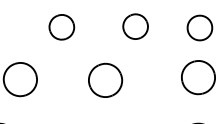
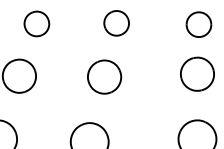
part: (61, 26) -> (36, 23), moved
part: (135, 26) -> (116, 23), moved

